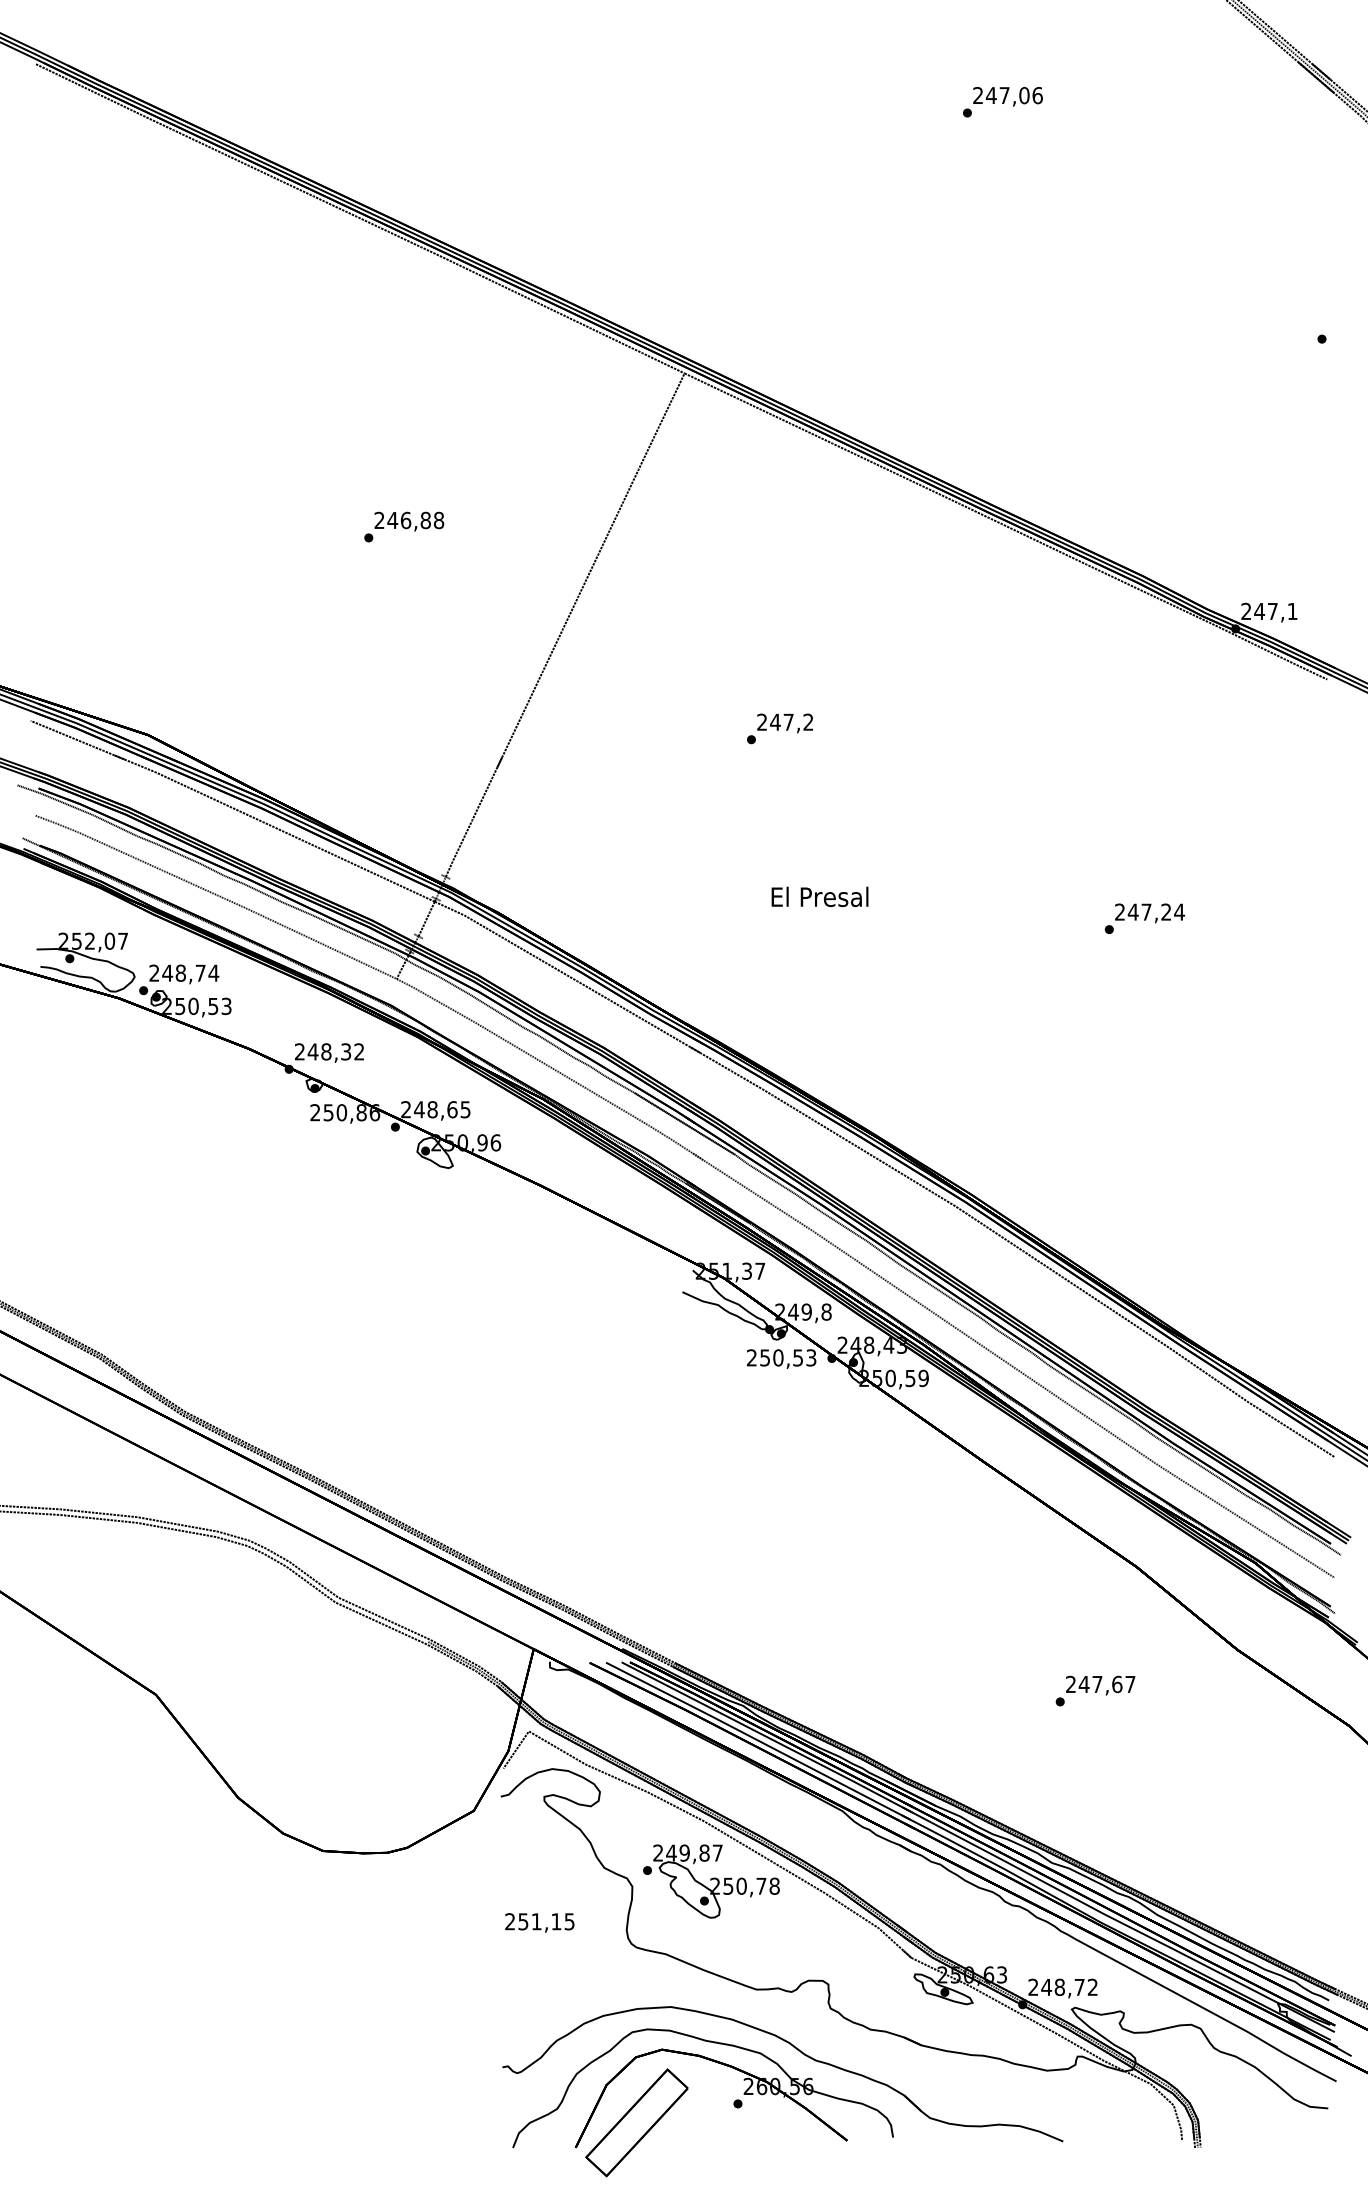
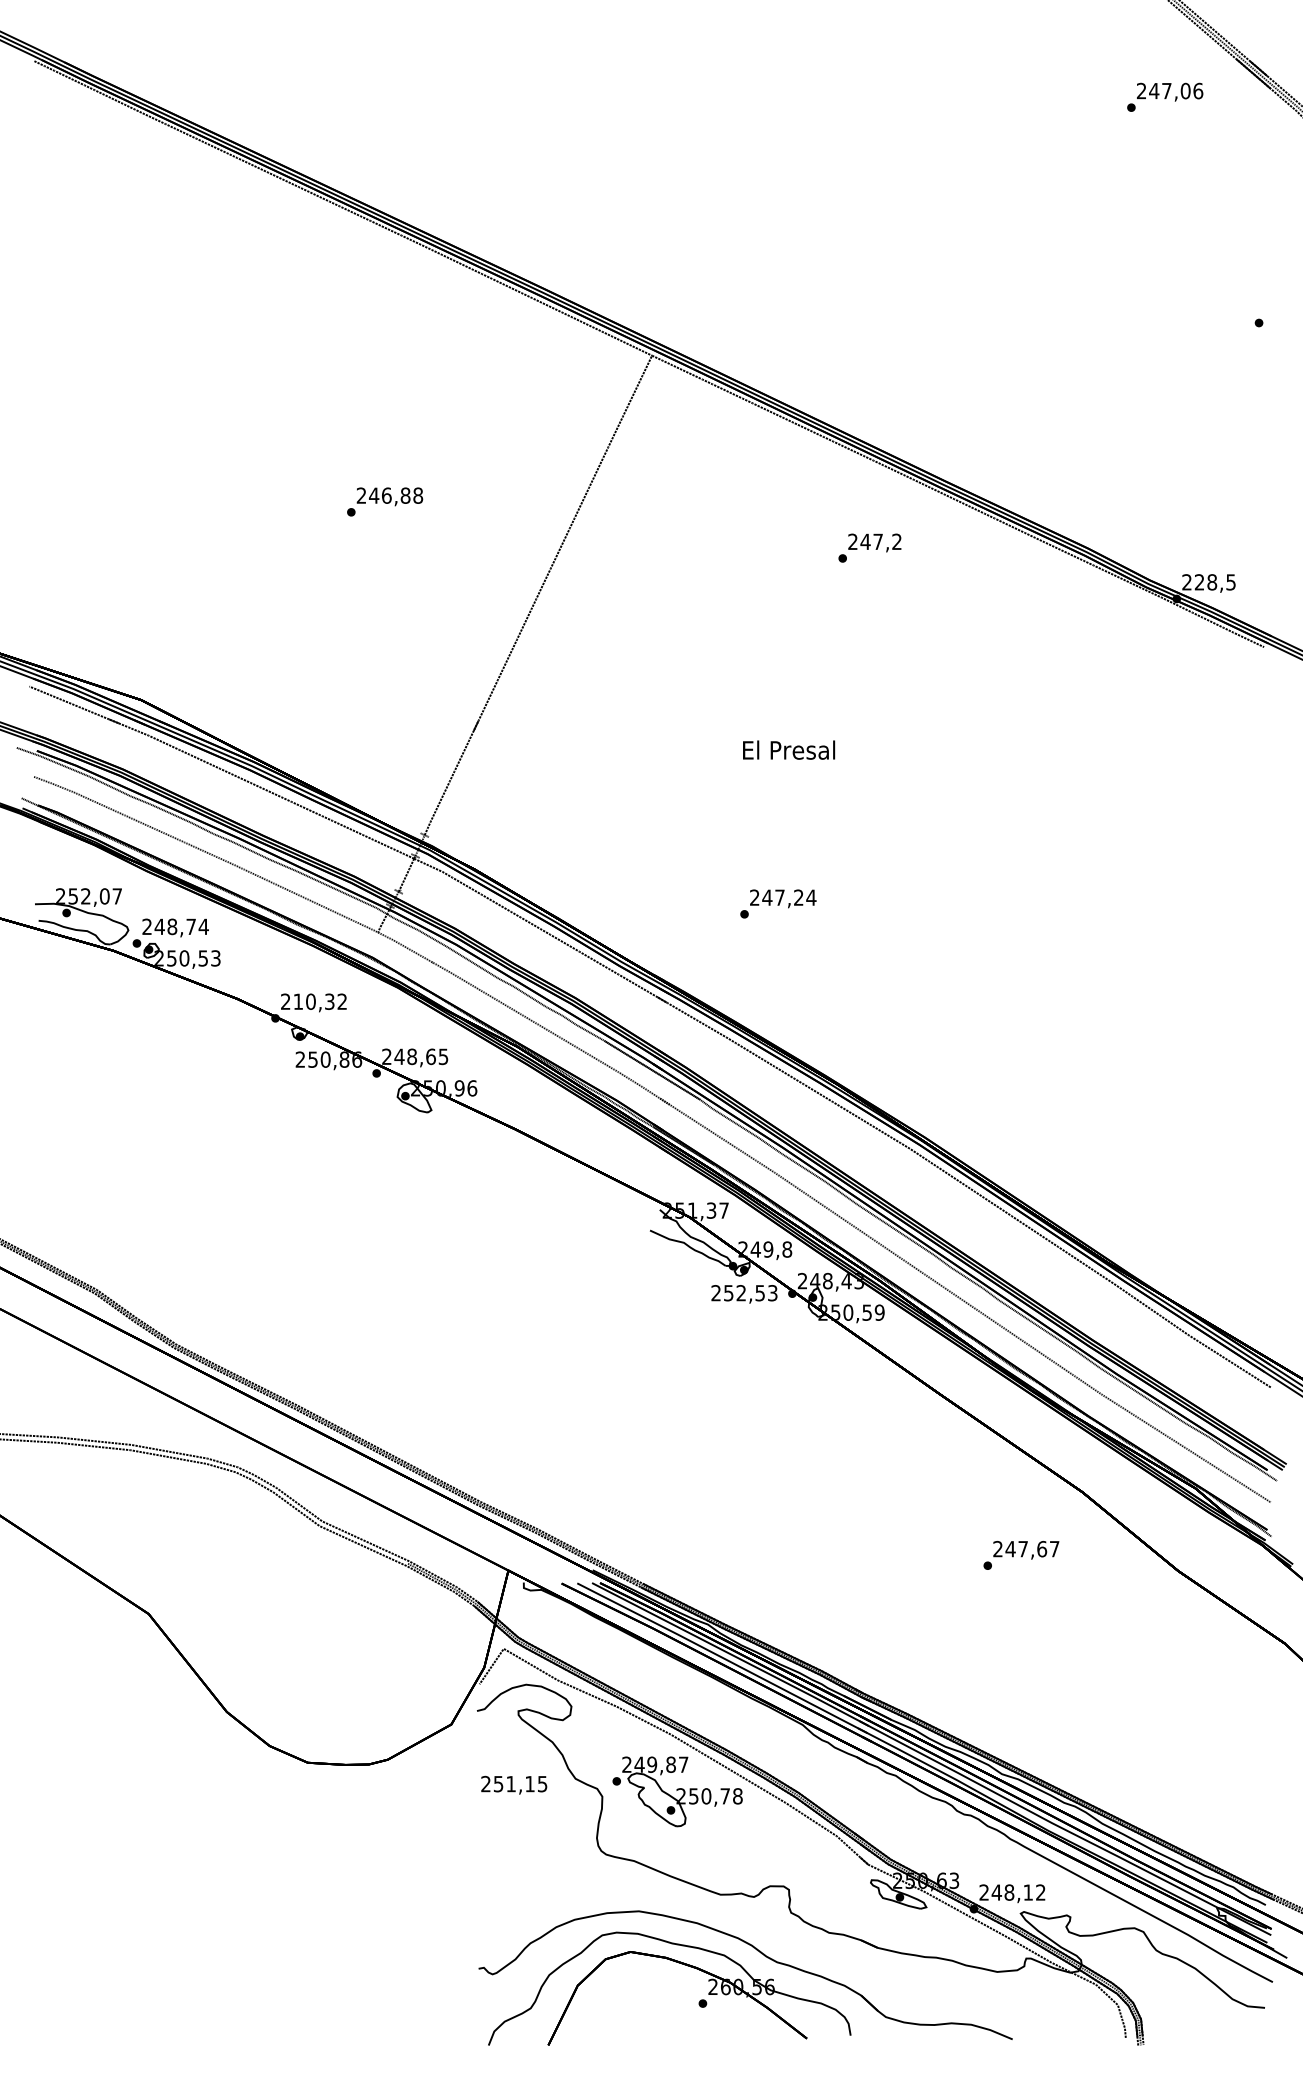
text: (1003, 101) -> (1165, 96), moved
text: (1275, 611) -> (1214, 582), 247,1 -> 228,5
text: (779, 728) -> (869, 547), moved
text: (820, 896) -> (789, 749), moved
text: (1144, 918) -> (778, 903), moved
text: (319, 1051) -> (304, 1001), 248,32 -> 210,32
text: (778, 1358) -> (741, 1293), 250,53 -> 252,53
text: (1095, 1691) -> (1021, 1555), moved
text: (540, 1922) -> (514, 1784), moved
text: (1078, 1987) -> (1027, 1892), 248,72 -> 248,12
part: (636, 2122) -> (606, 2021), removed

